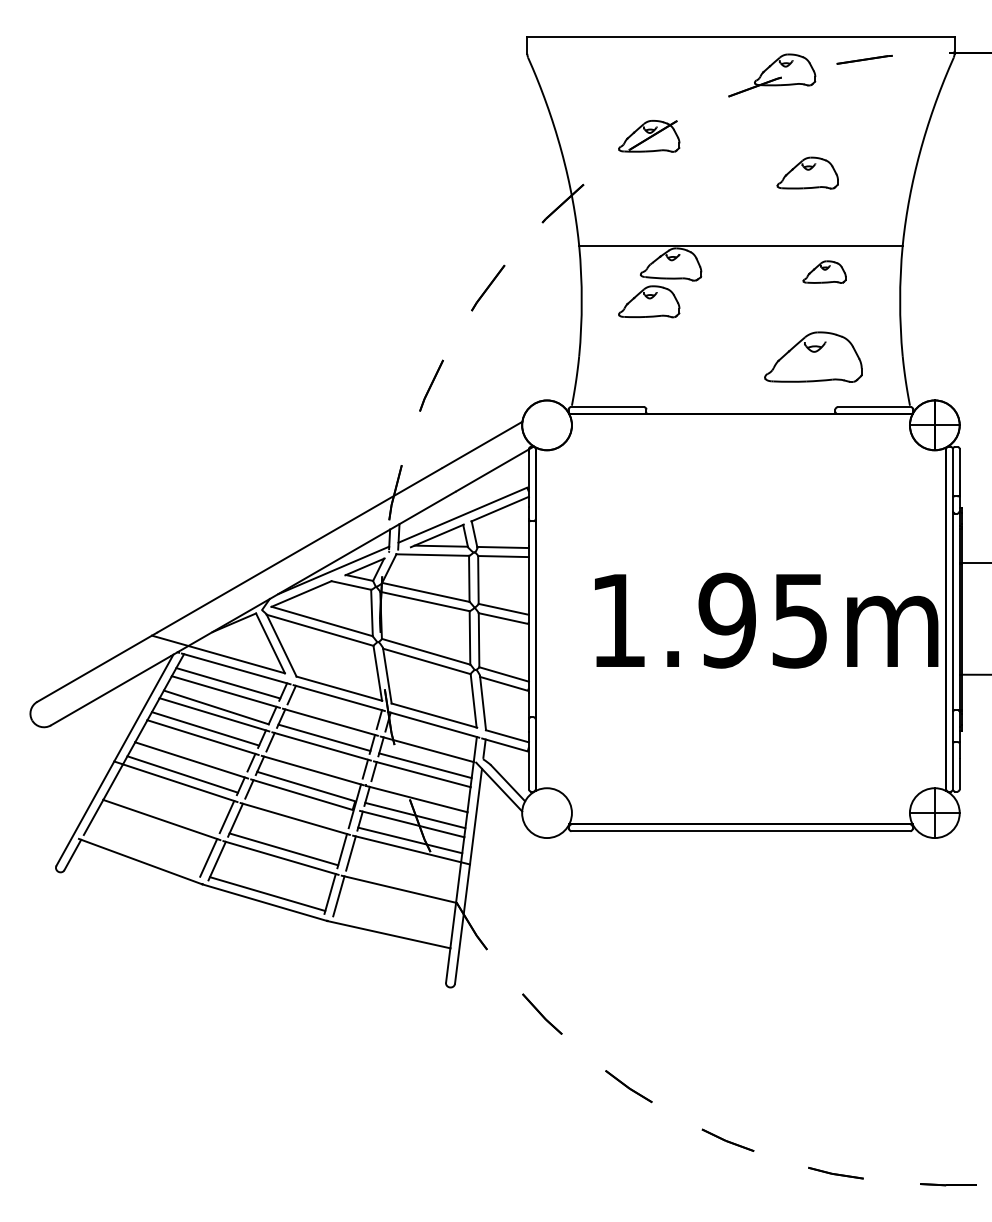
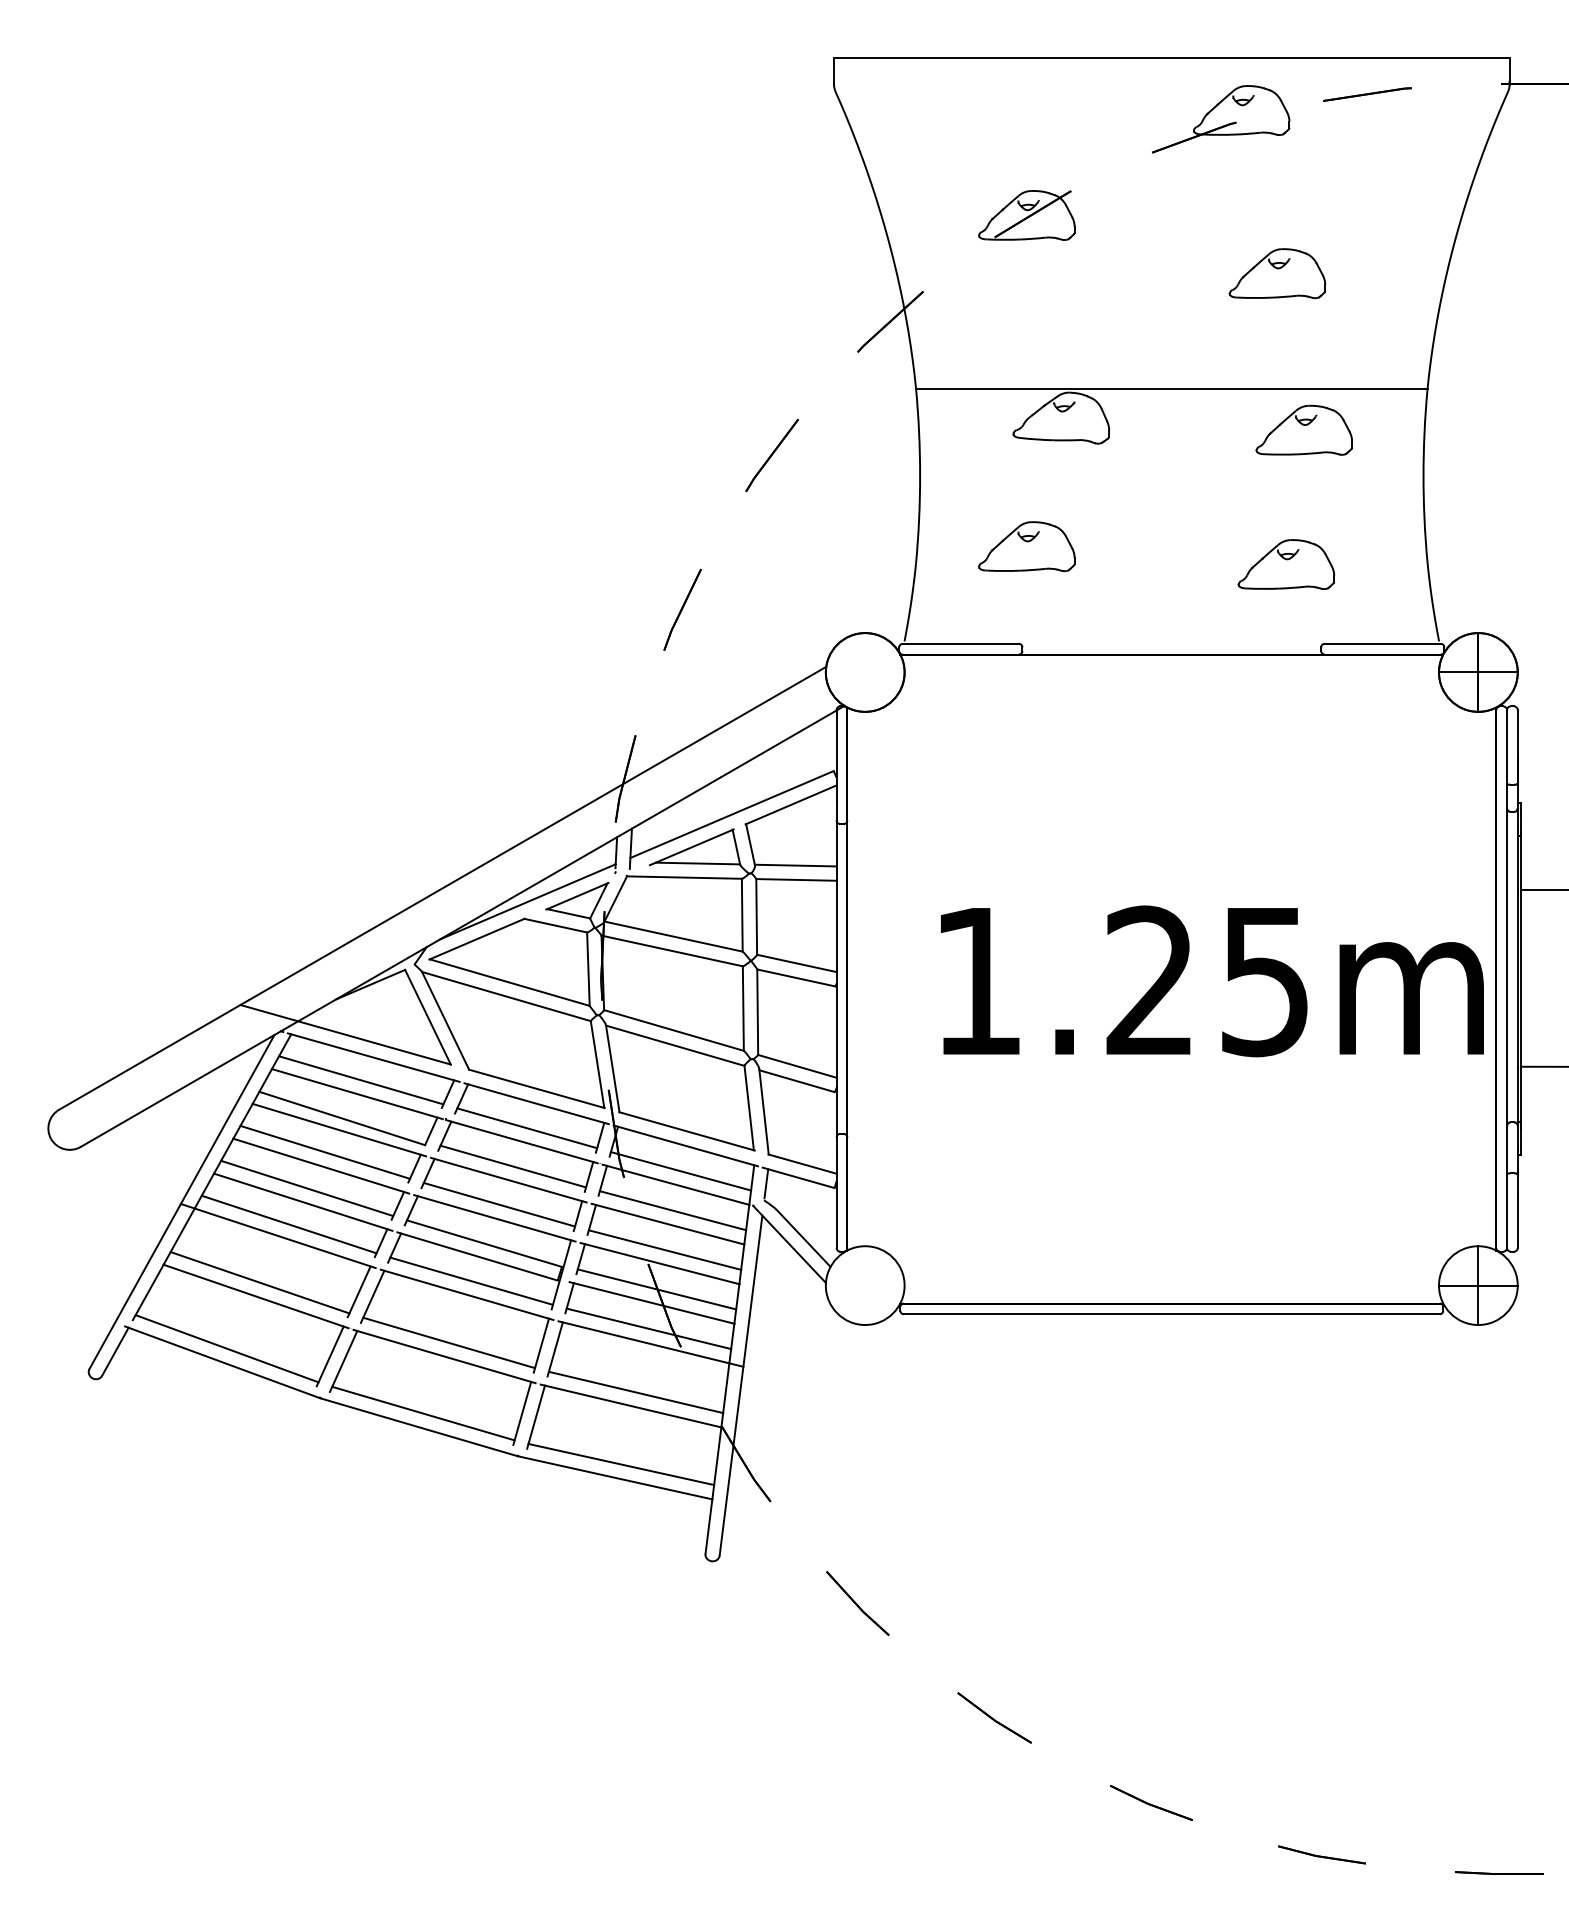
part: (824, 271) -> (1303, 429), size x1.43
part: (649, 301) -> (1027, 546), moved
part: (813, 356) -> (1286, 563), size x0.62
text: (726, 620) -> (1148, 981), 1.95m -> 1.25m
line: (333, 713) -> (527, 1128), added
line: (430, 740) -> (680, 1170), added
line: (193, 751) -> (306, 1188), added
line: (315, 761) -> (499, 1203), added
line: (420, 790) -> (665, 1249), added
line: (163, 810) -> (258, 1281), added
line: (297, 810) -> (470, 1281), added
line: (143, 852) -> (227, 1347), added
line: (402, 880) -> (636, 1392), added
line: (392, 926) -> (620, 1464), added

